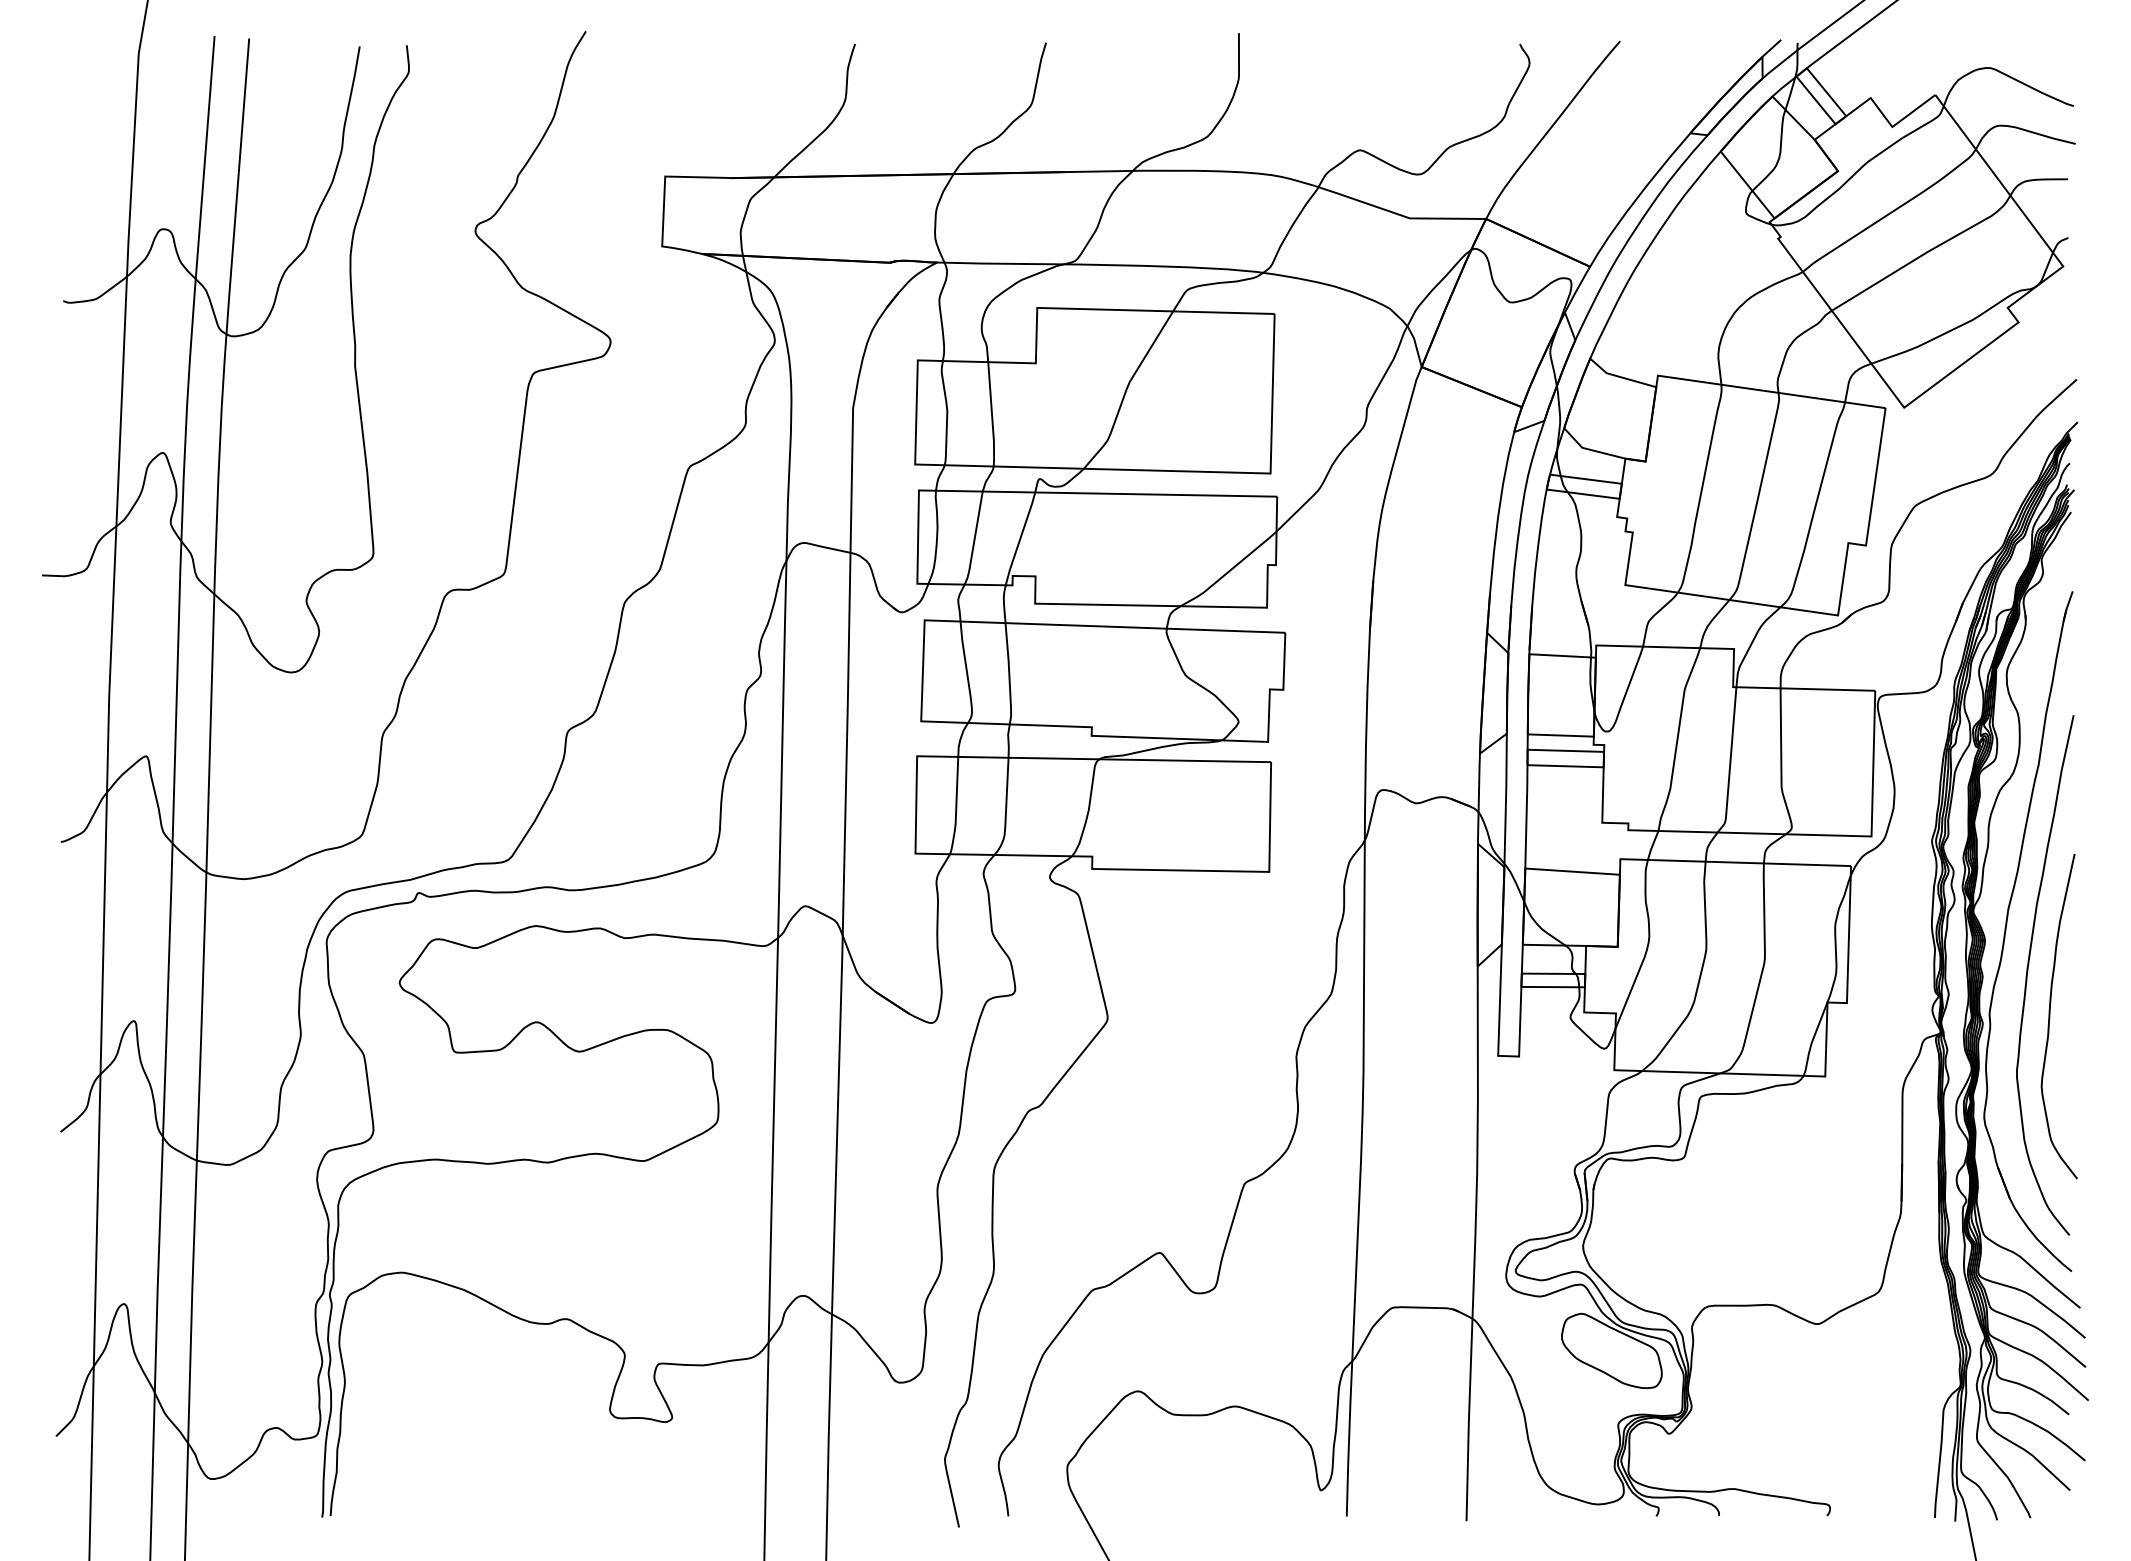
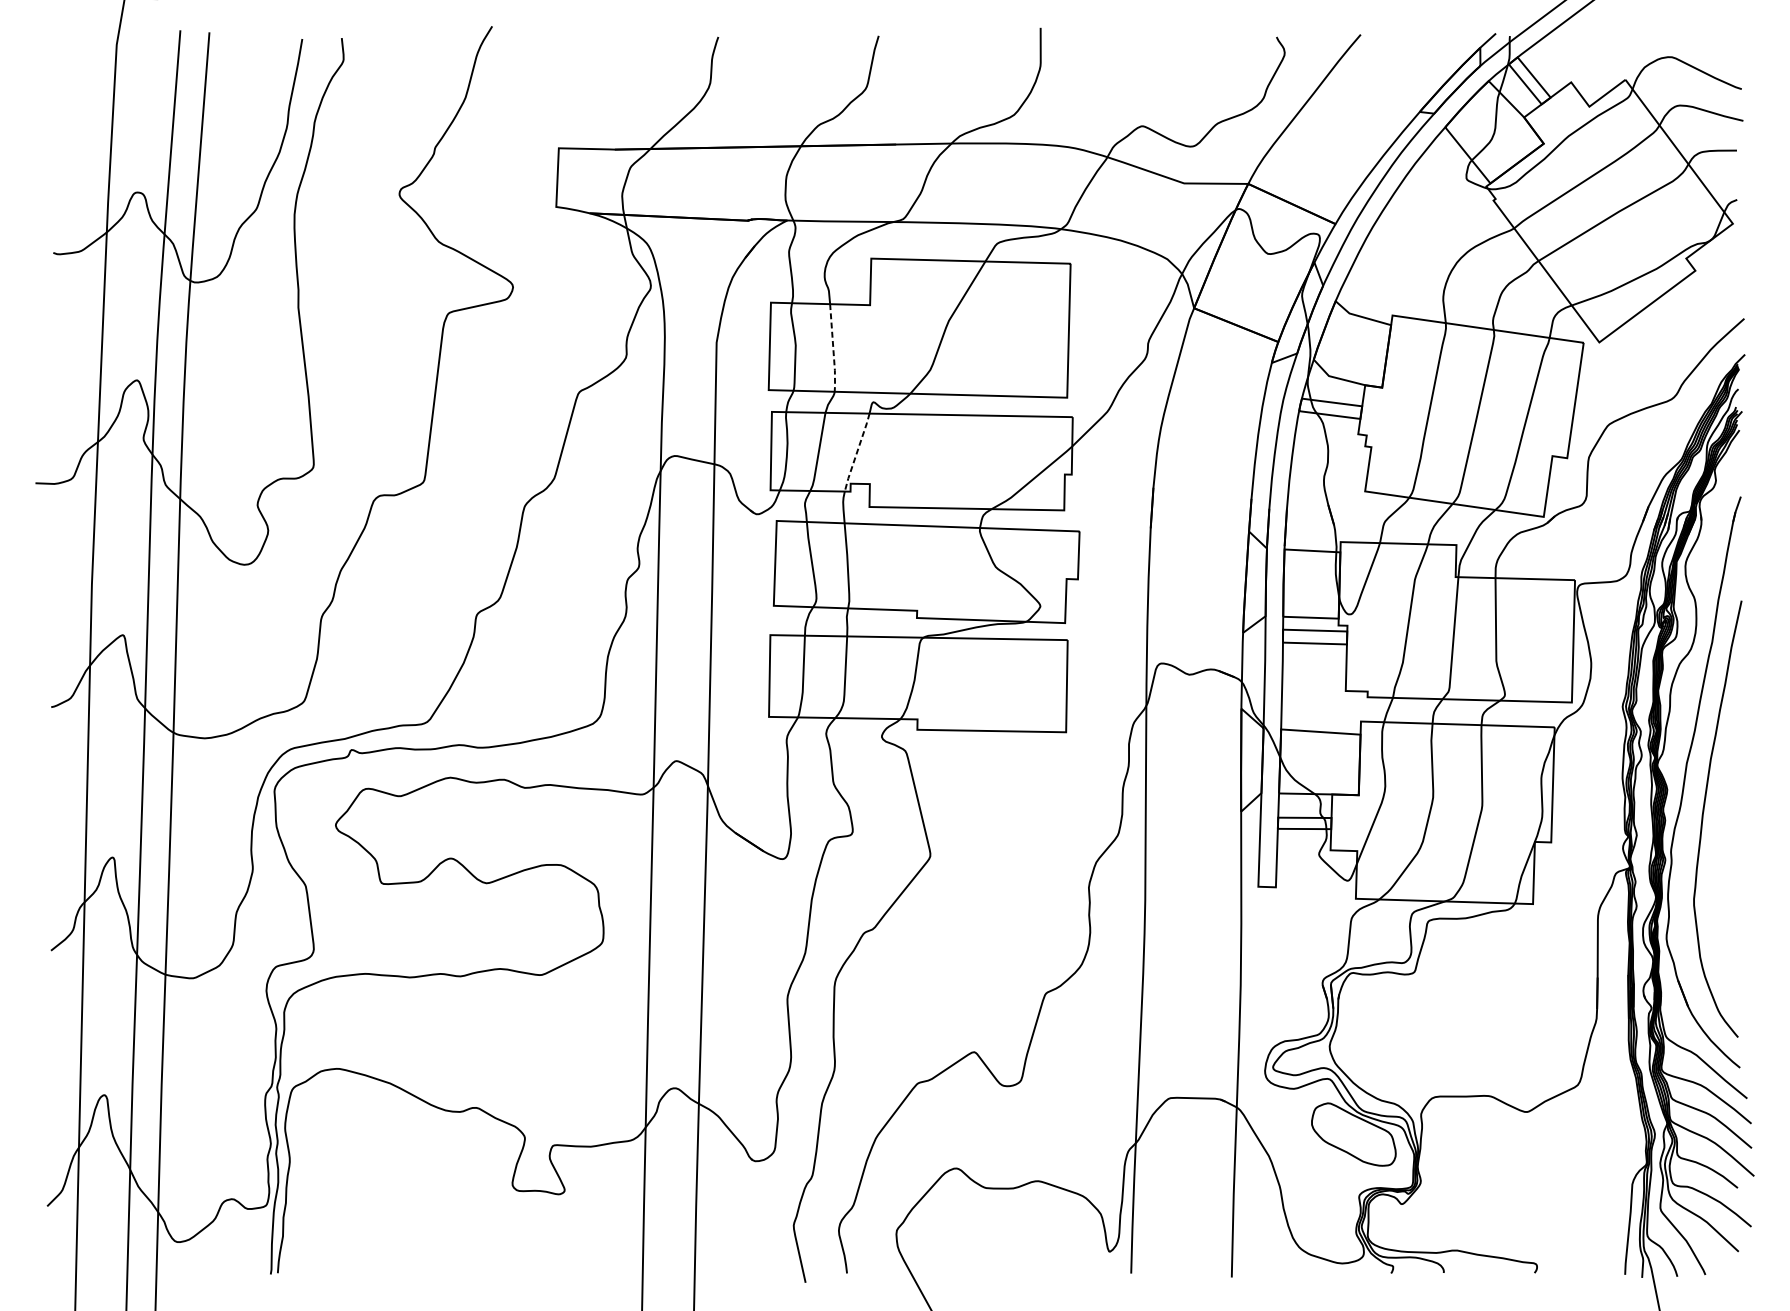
line: (992, 415) -> (833, 348), solid -> dashed
line: (1020, 539) -> (857, 453), solid -> dashed
curve: (2050, 1016) -> (1722, 853), removed

